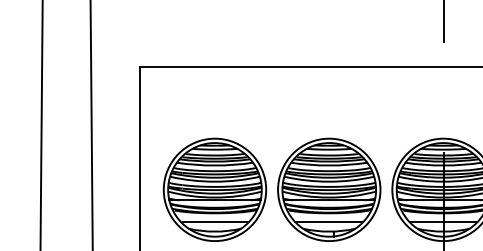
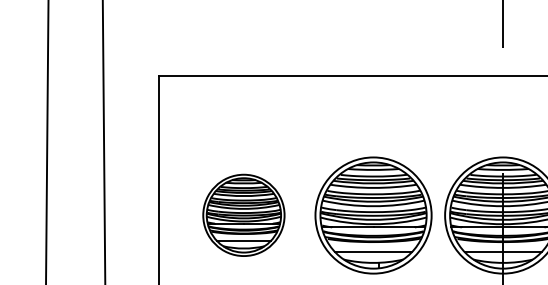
part: (214, 189) -> (243, 215), size x0.7

